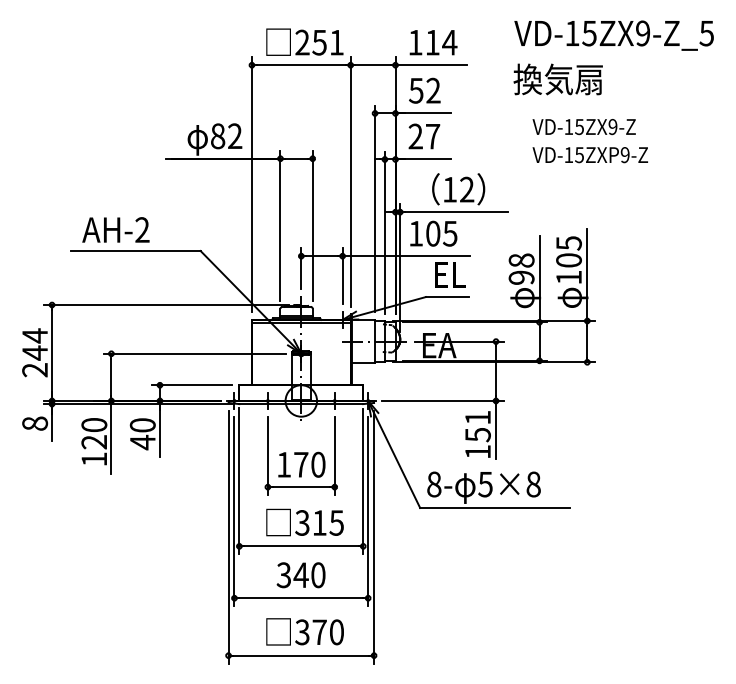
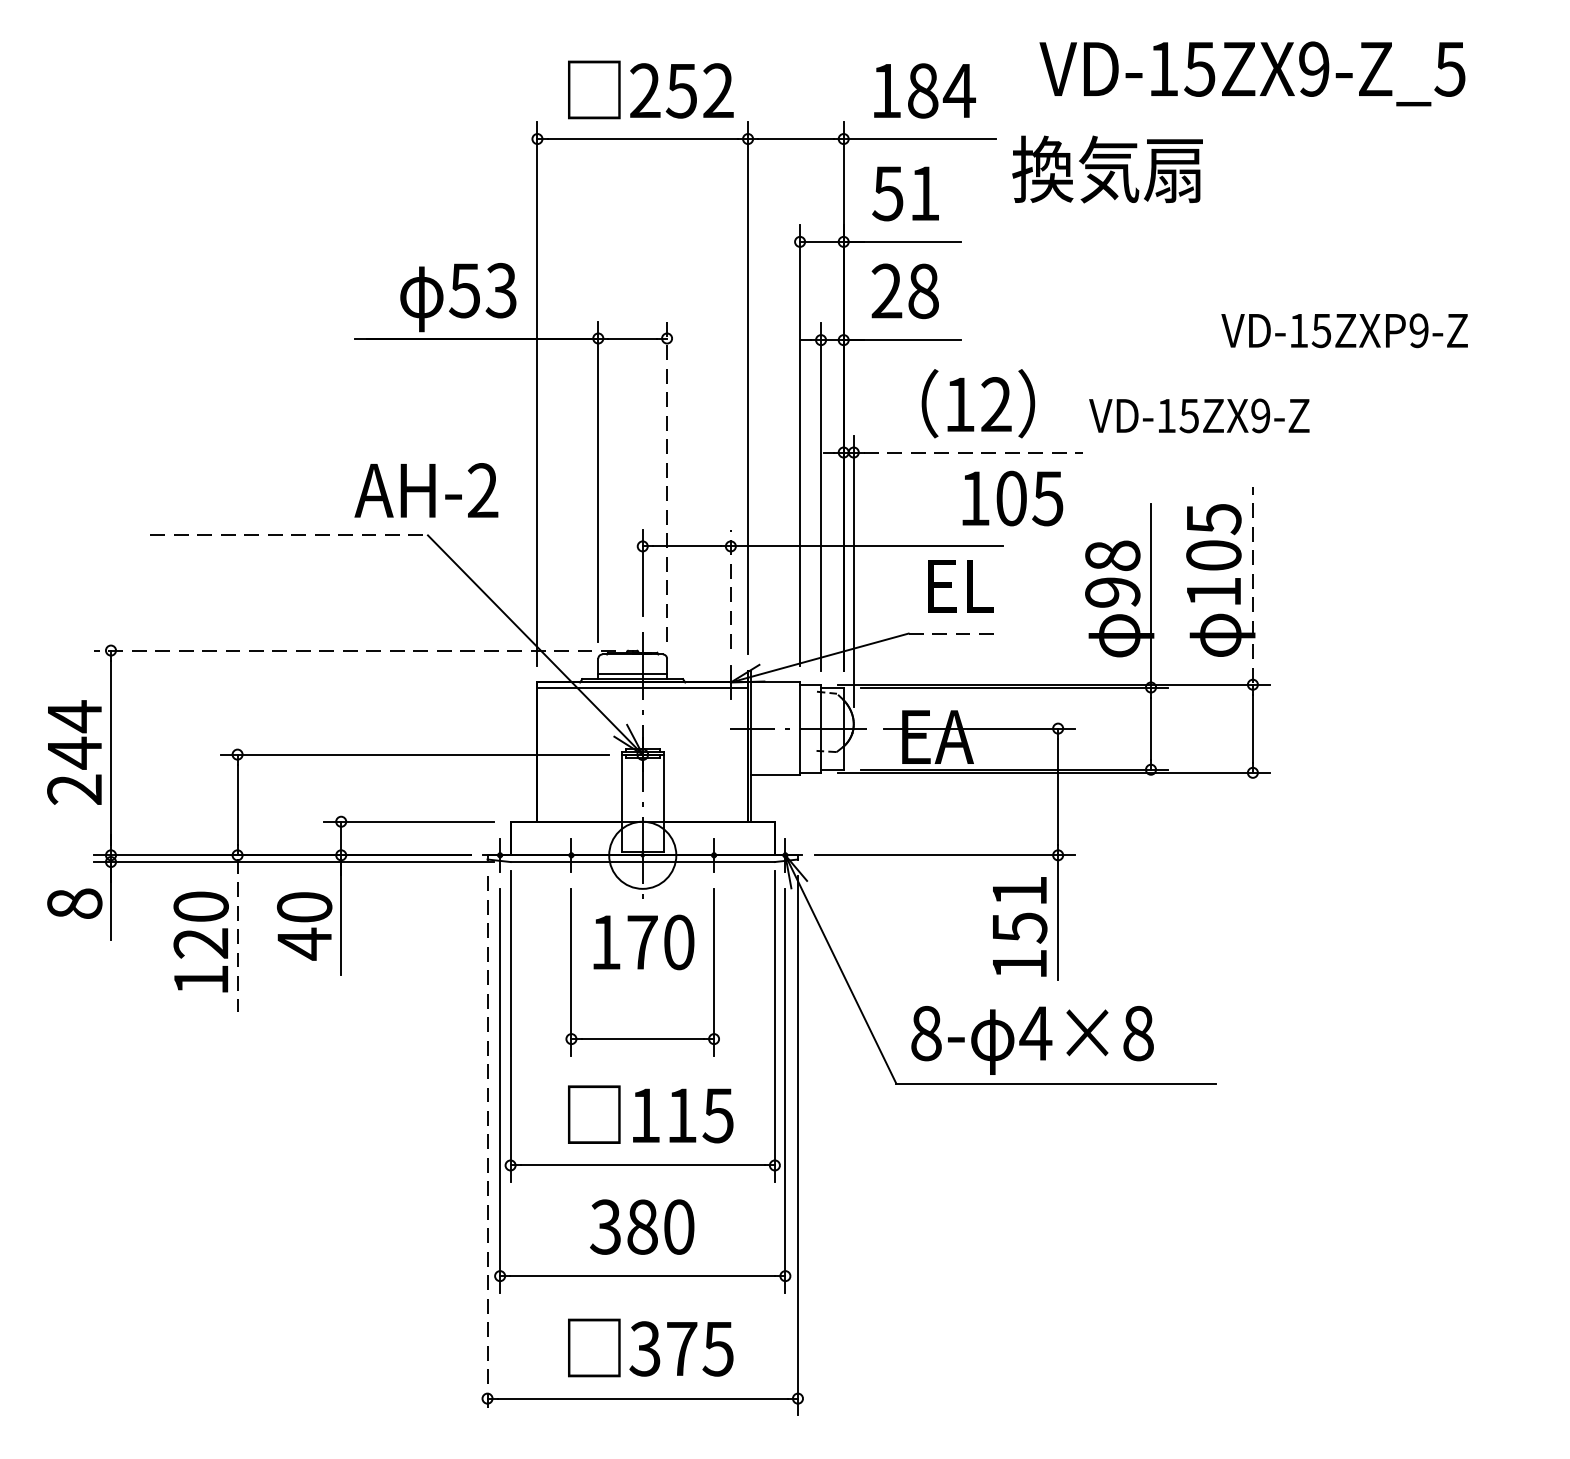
text: (613, 35) -> (1251, 73), moved
text: (336, 42) -> (717, 90), 251 -> 252
text: (432, 42) -> (922, 90), 114 -> 184
text: (557, 79) -> (1106, 169), moved
text: (433, 90) -> (924, 192), 52 -> 51
text: (583, 127) -> (1197, 416), moved
text: (226, 136) -> (483, 291), 82 -> 53
text: (433, 136) -> (924, 291), 27 -> 28
text: (589, 155) -> (1342, 331), moved
line: (456, 212) -> (973, 453), solid -> dashed
line: (312, 225) -> (666, 480), solid -> dashed
text: (115, 229) -> (425, 489), moved
text: (433, 233) -> (1012, 498), moved
line: (136, 251) -> (291, 536), solid -> dashed
line: (587, 274) -> (1253, 585), solid -> dashed
line: (342, 276) -> (730, 589), solid -> dashed
line: (447, 297) -> (954, 634), solid -> dashed
line: (165, 305) -> (352, 651), solid -> dashed
line: (111, 438) -> (237, 935), solid -> dashed
text: (301, 464) -> (643, 941), moved
text: (485, 484) -> (1035, 1033), 5×8 -> 4×8
text: (302, 522) -> (645, 1114), 315 -> 115
line: (228, 537) -> (487, 1146), solid -> dashed
text: (300, 575) -> (640, 1227), 340 -> 380
text: (336, 632) -> (717, 1349), 370 -> 375

